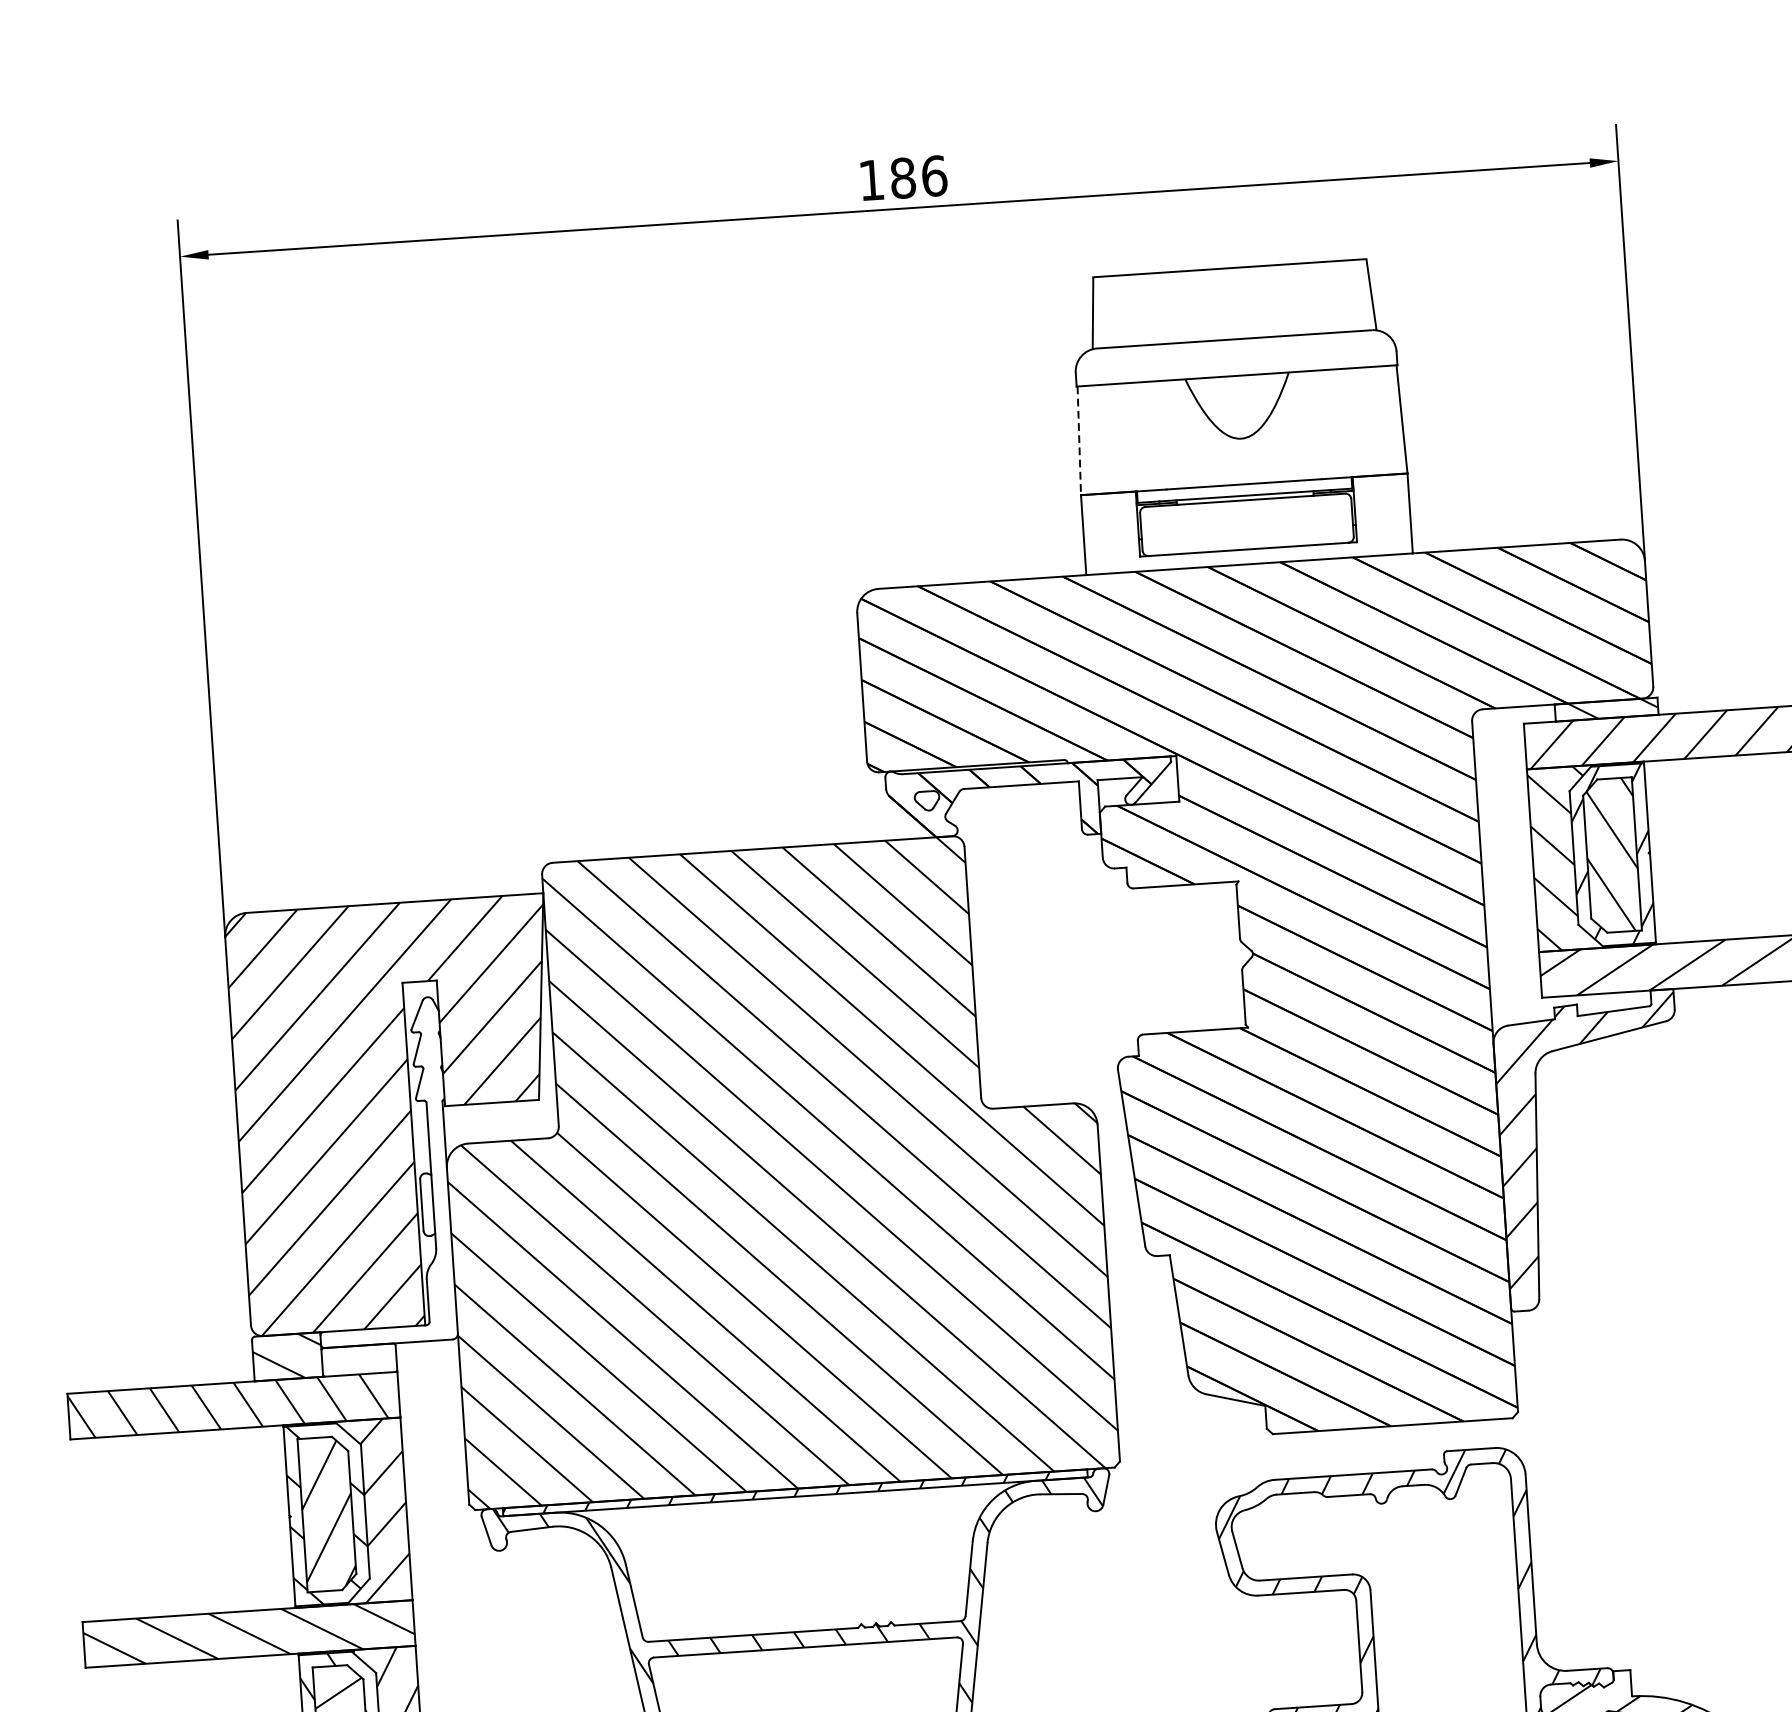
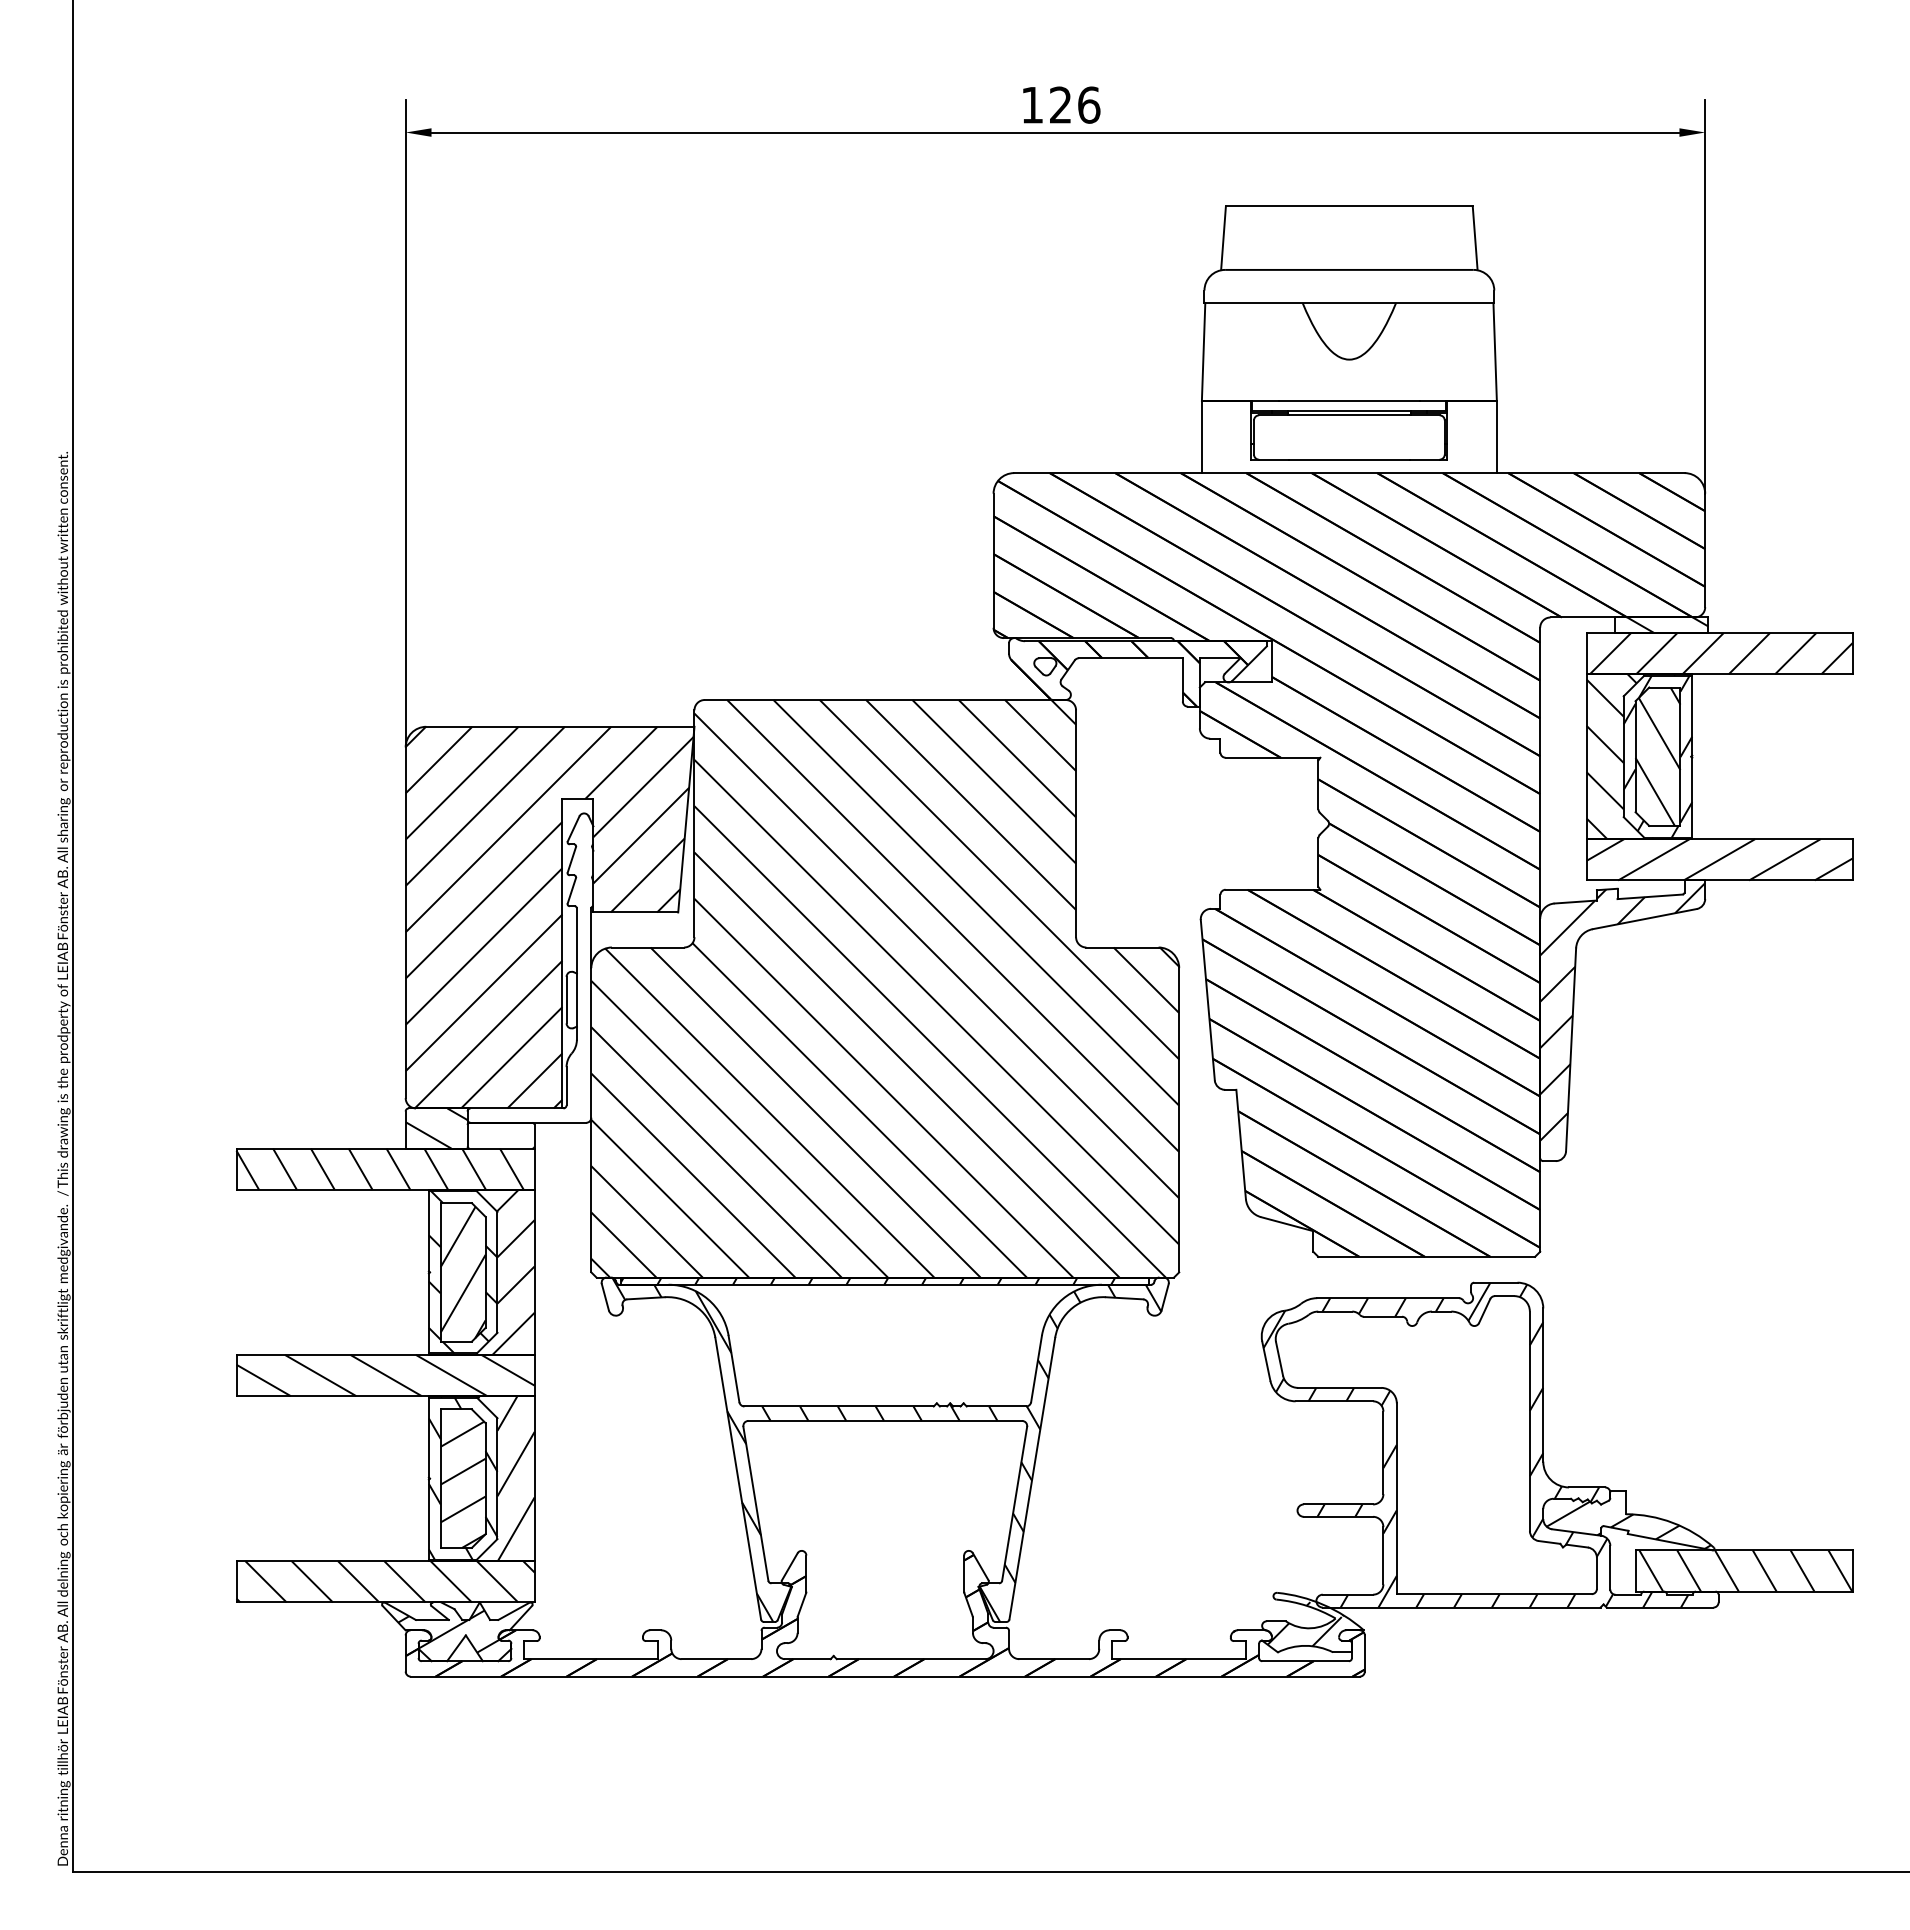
text: (902, 177) -> (1060, 104), 186 -> 126
line: (1079, 441) -> (1203, 352), dashed -> solid

